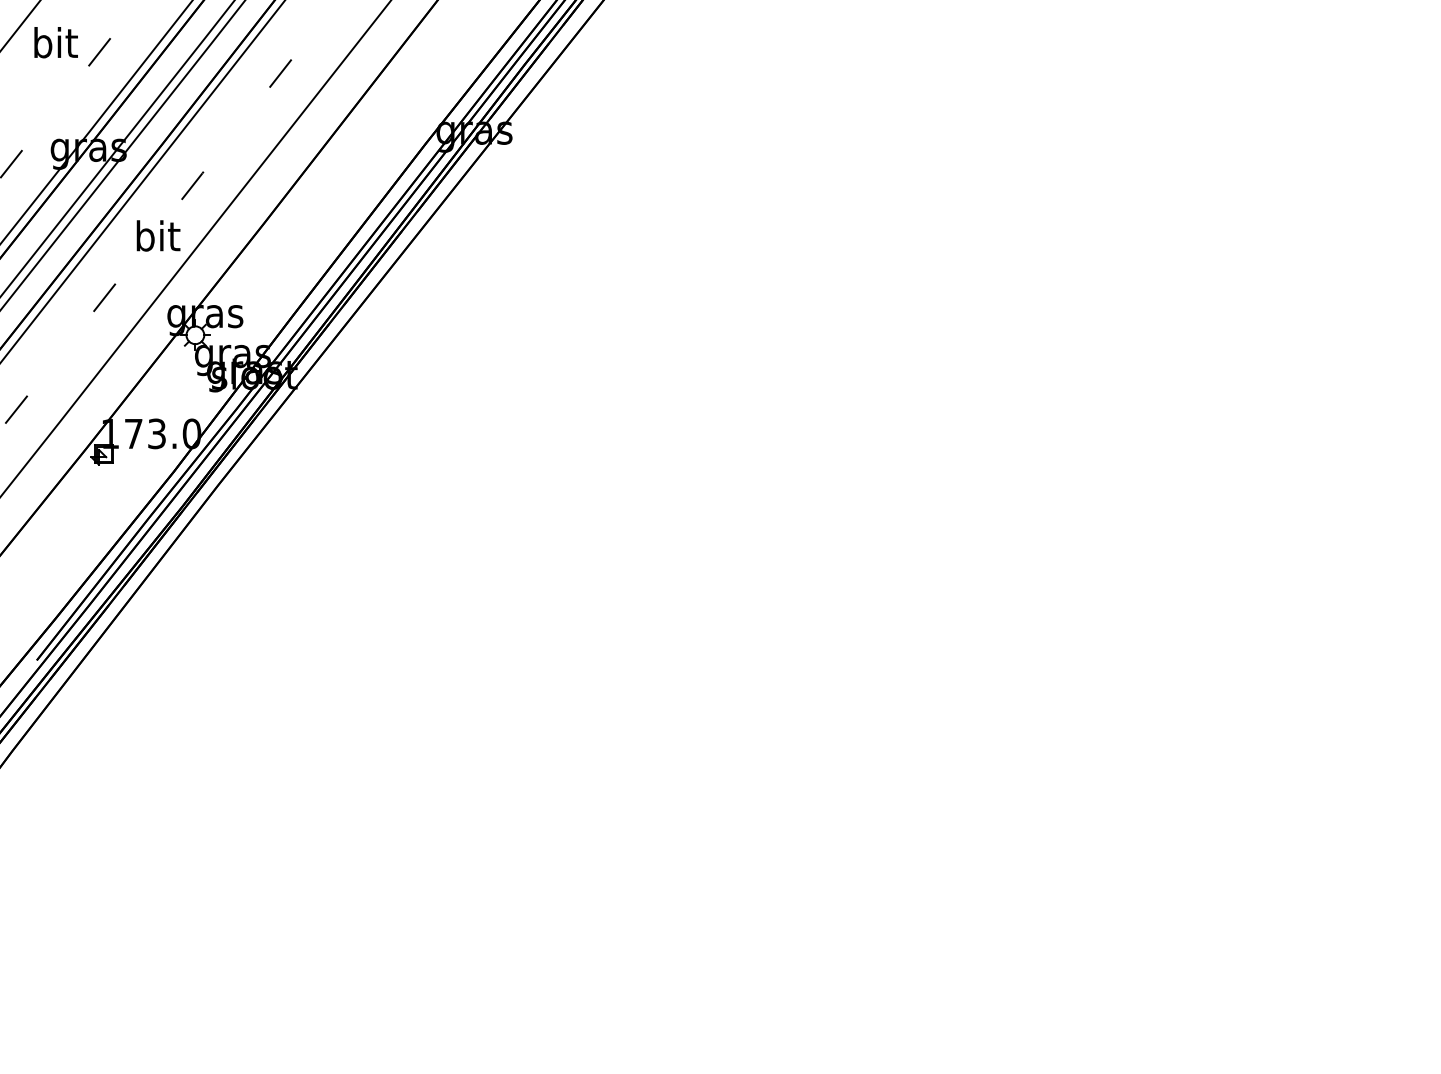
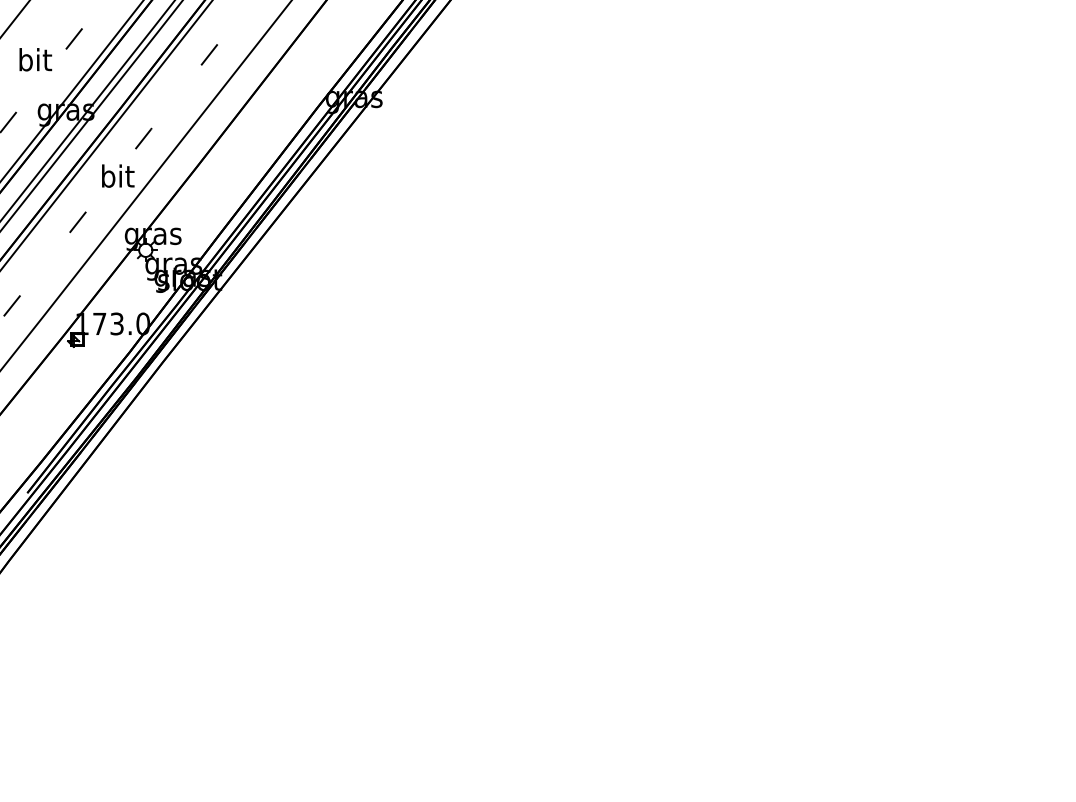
text: (55, 42) -> (35, 59), moved

